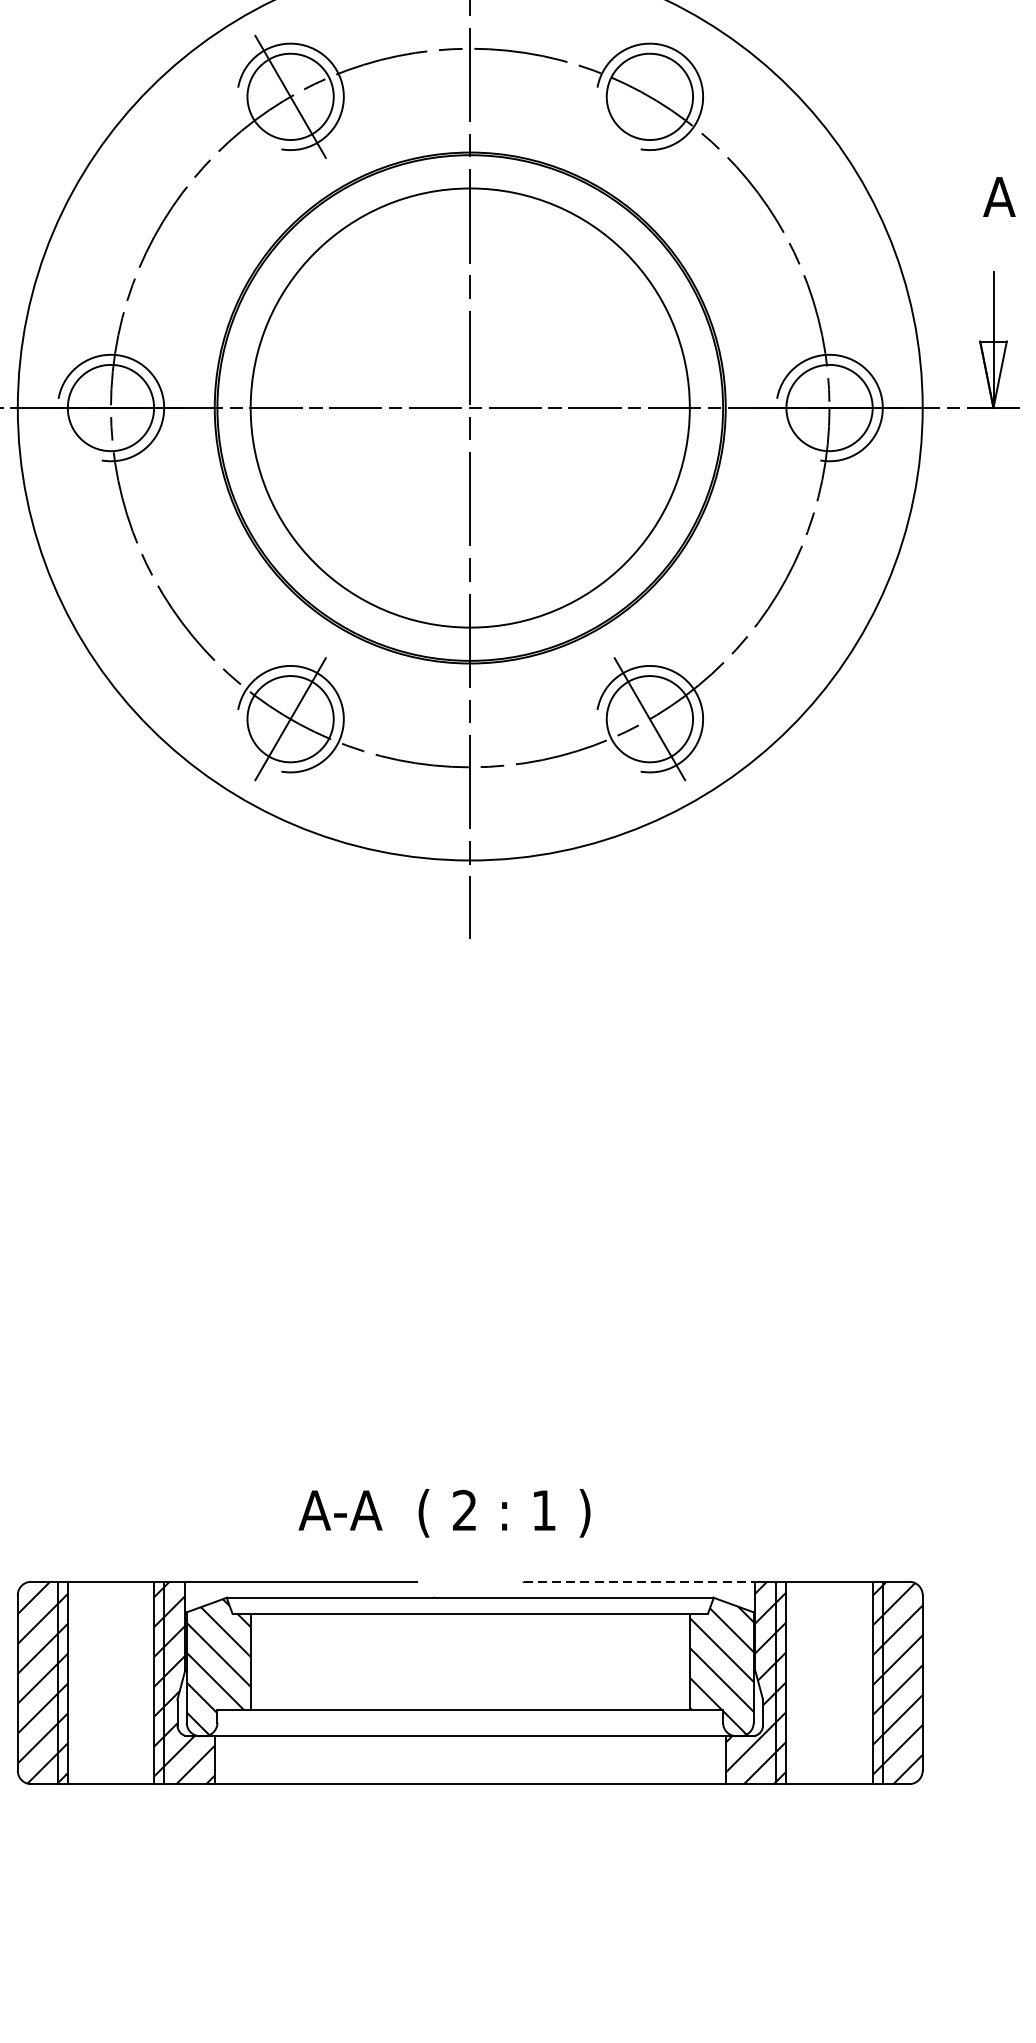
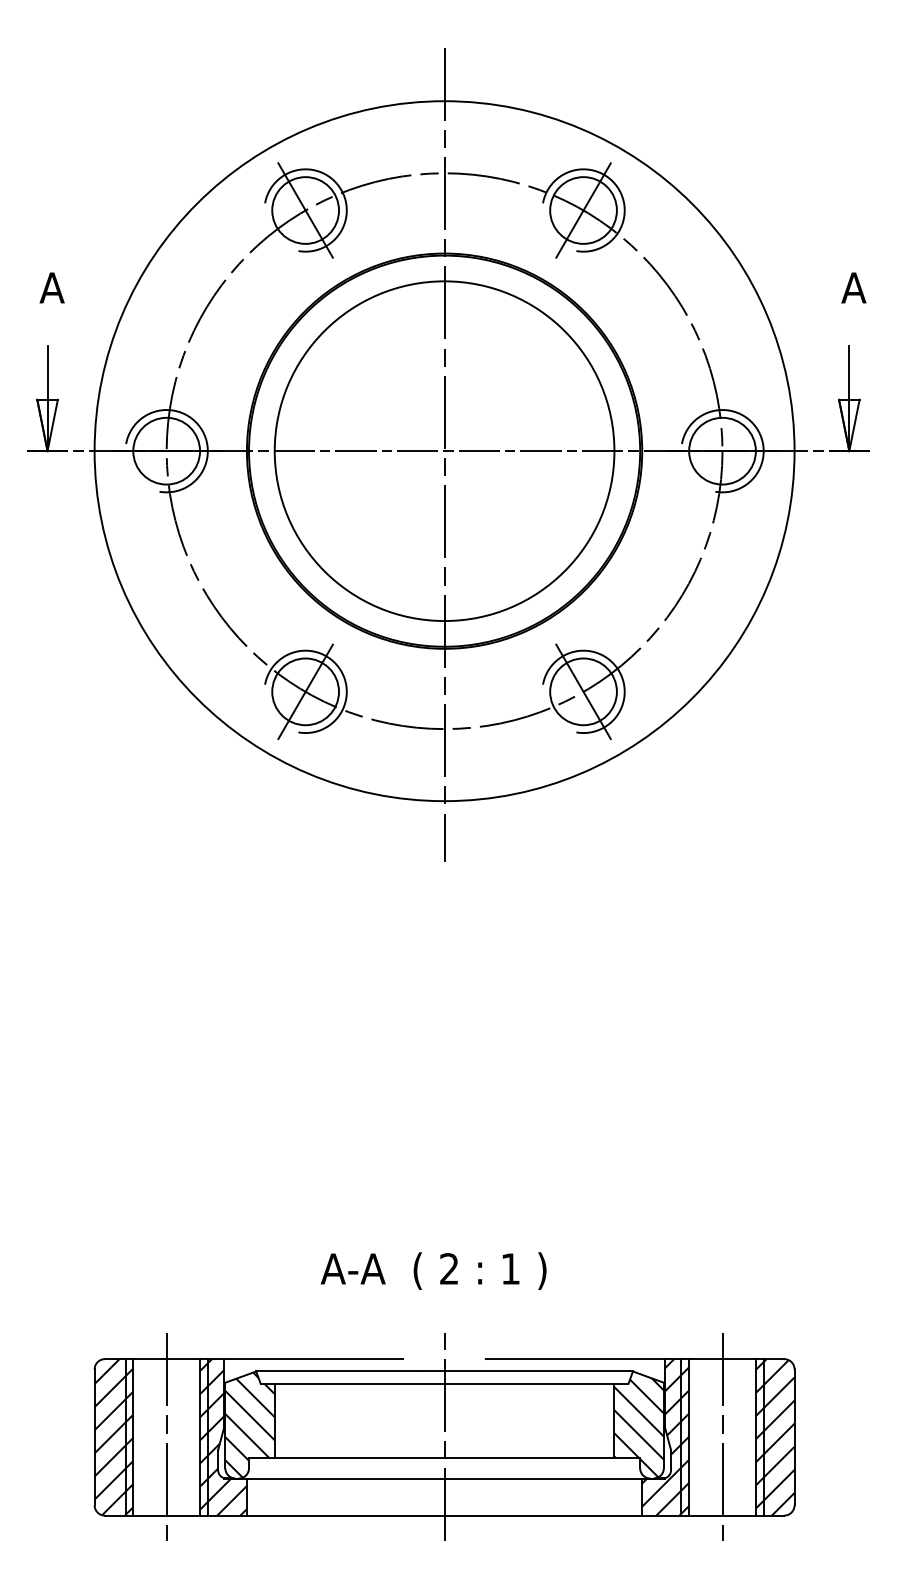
line: (649, 96) -> (583, 210), added
text: (444, 1512) -> (433, 1270), moved
line: (639, 1582) -> (575, 1359), dashed -> solid
line: (110, 1683) -> (166, 1437), added
line: (470, 1683) -> (444, 1437), added
line: (829, 1683) -> (722, 1437), added

